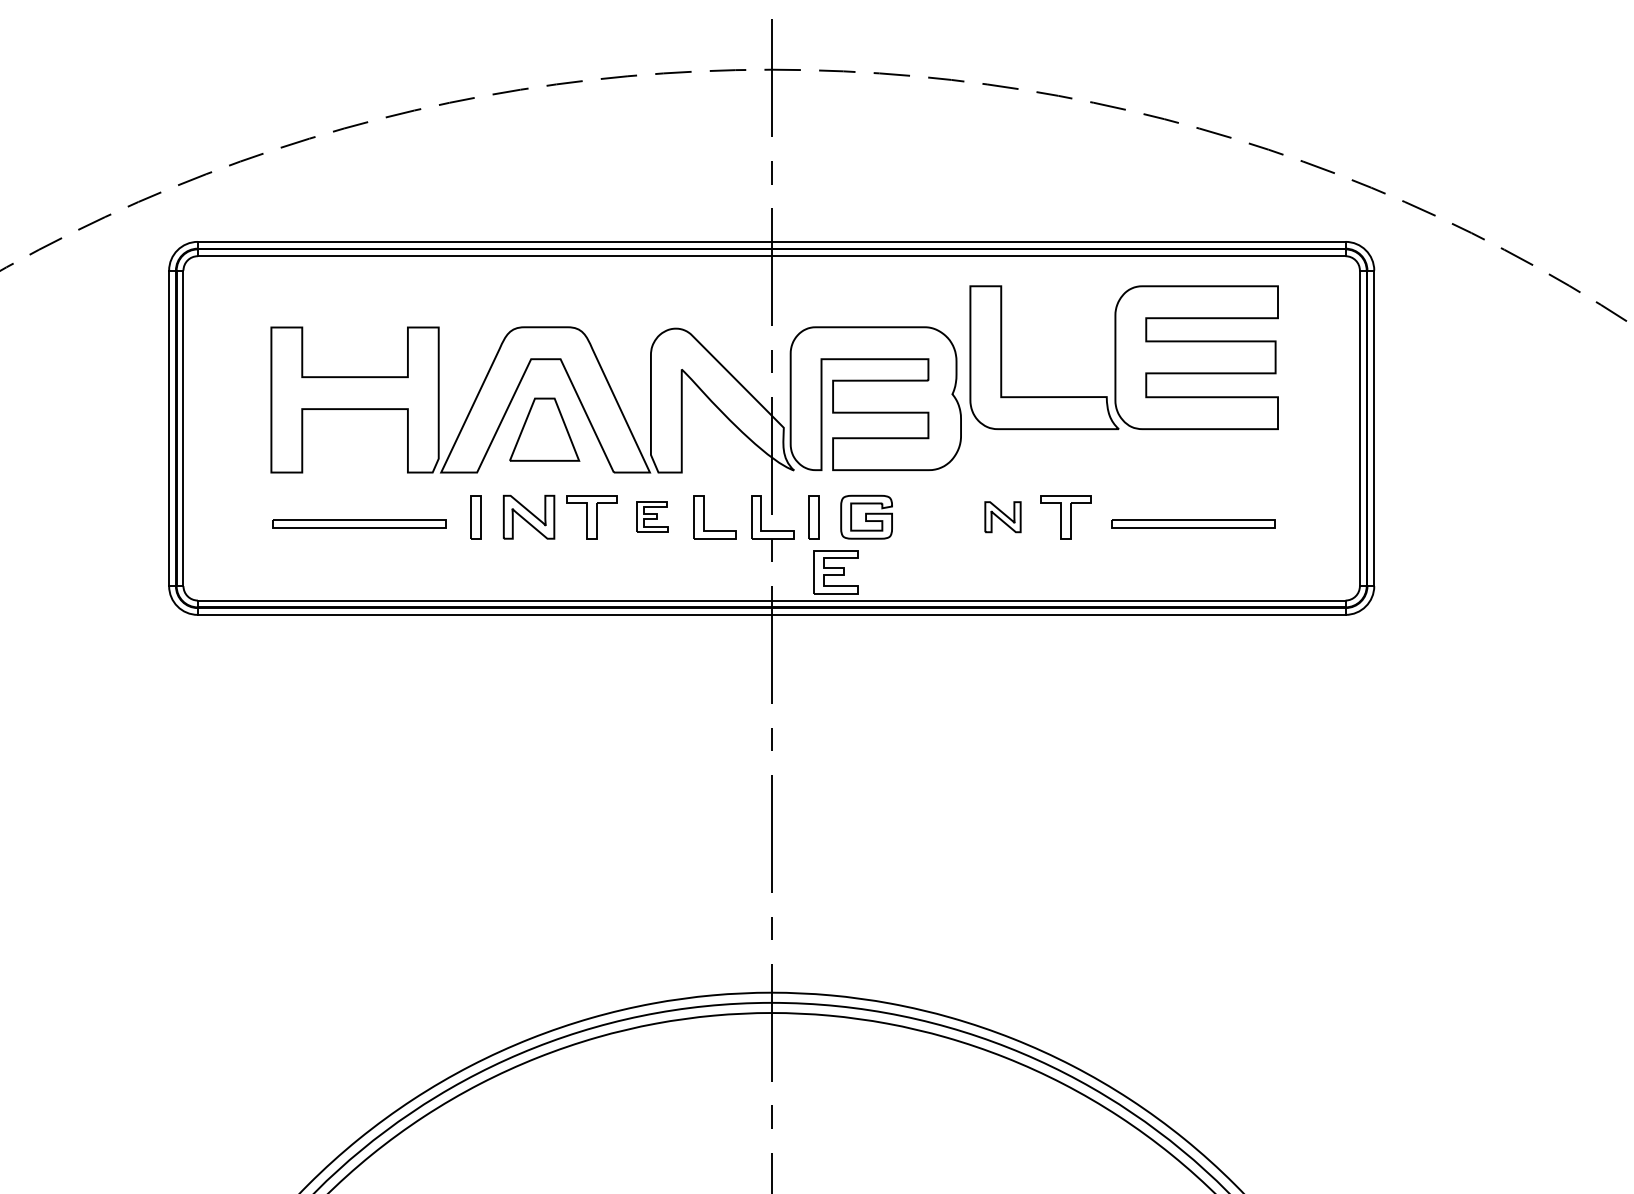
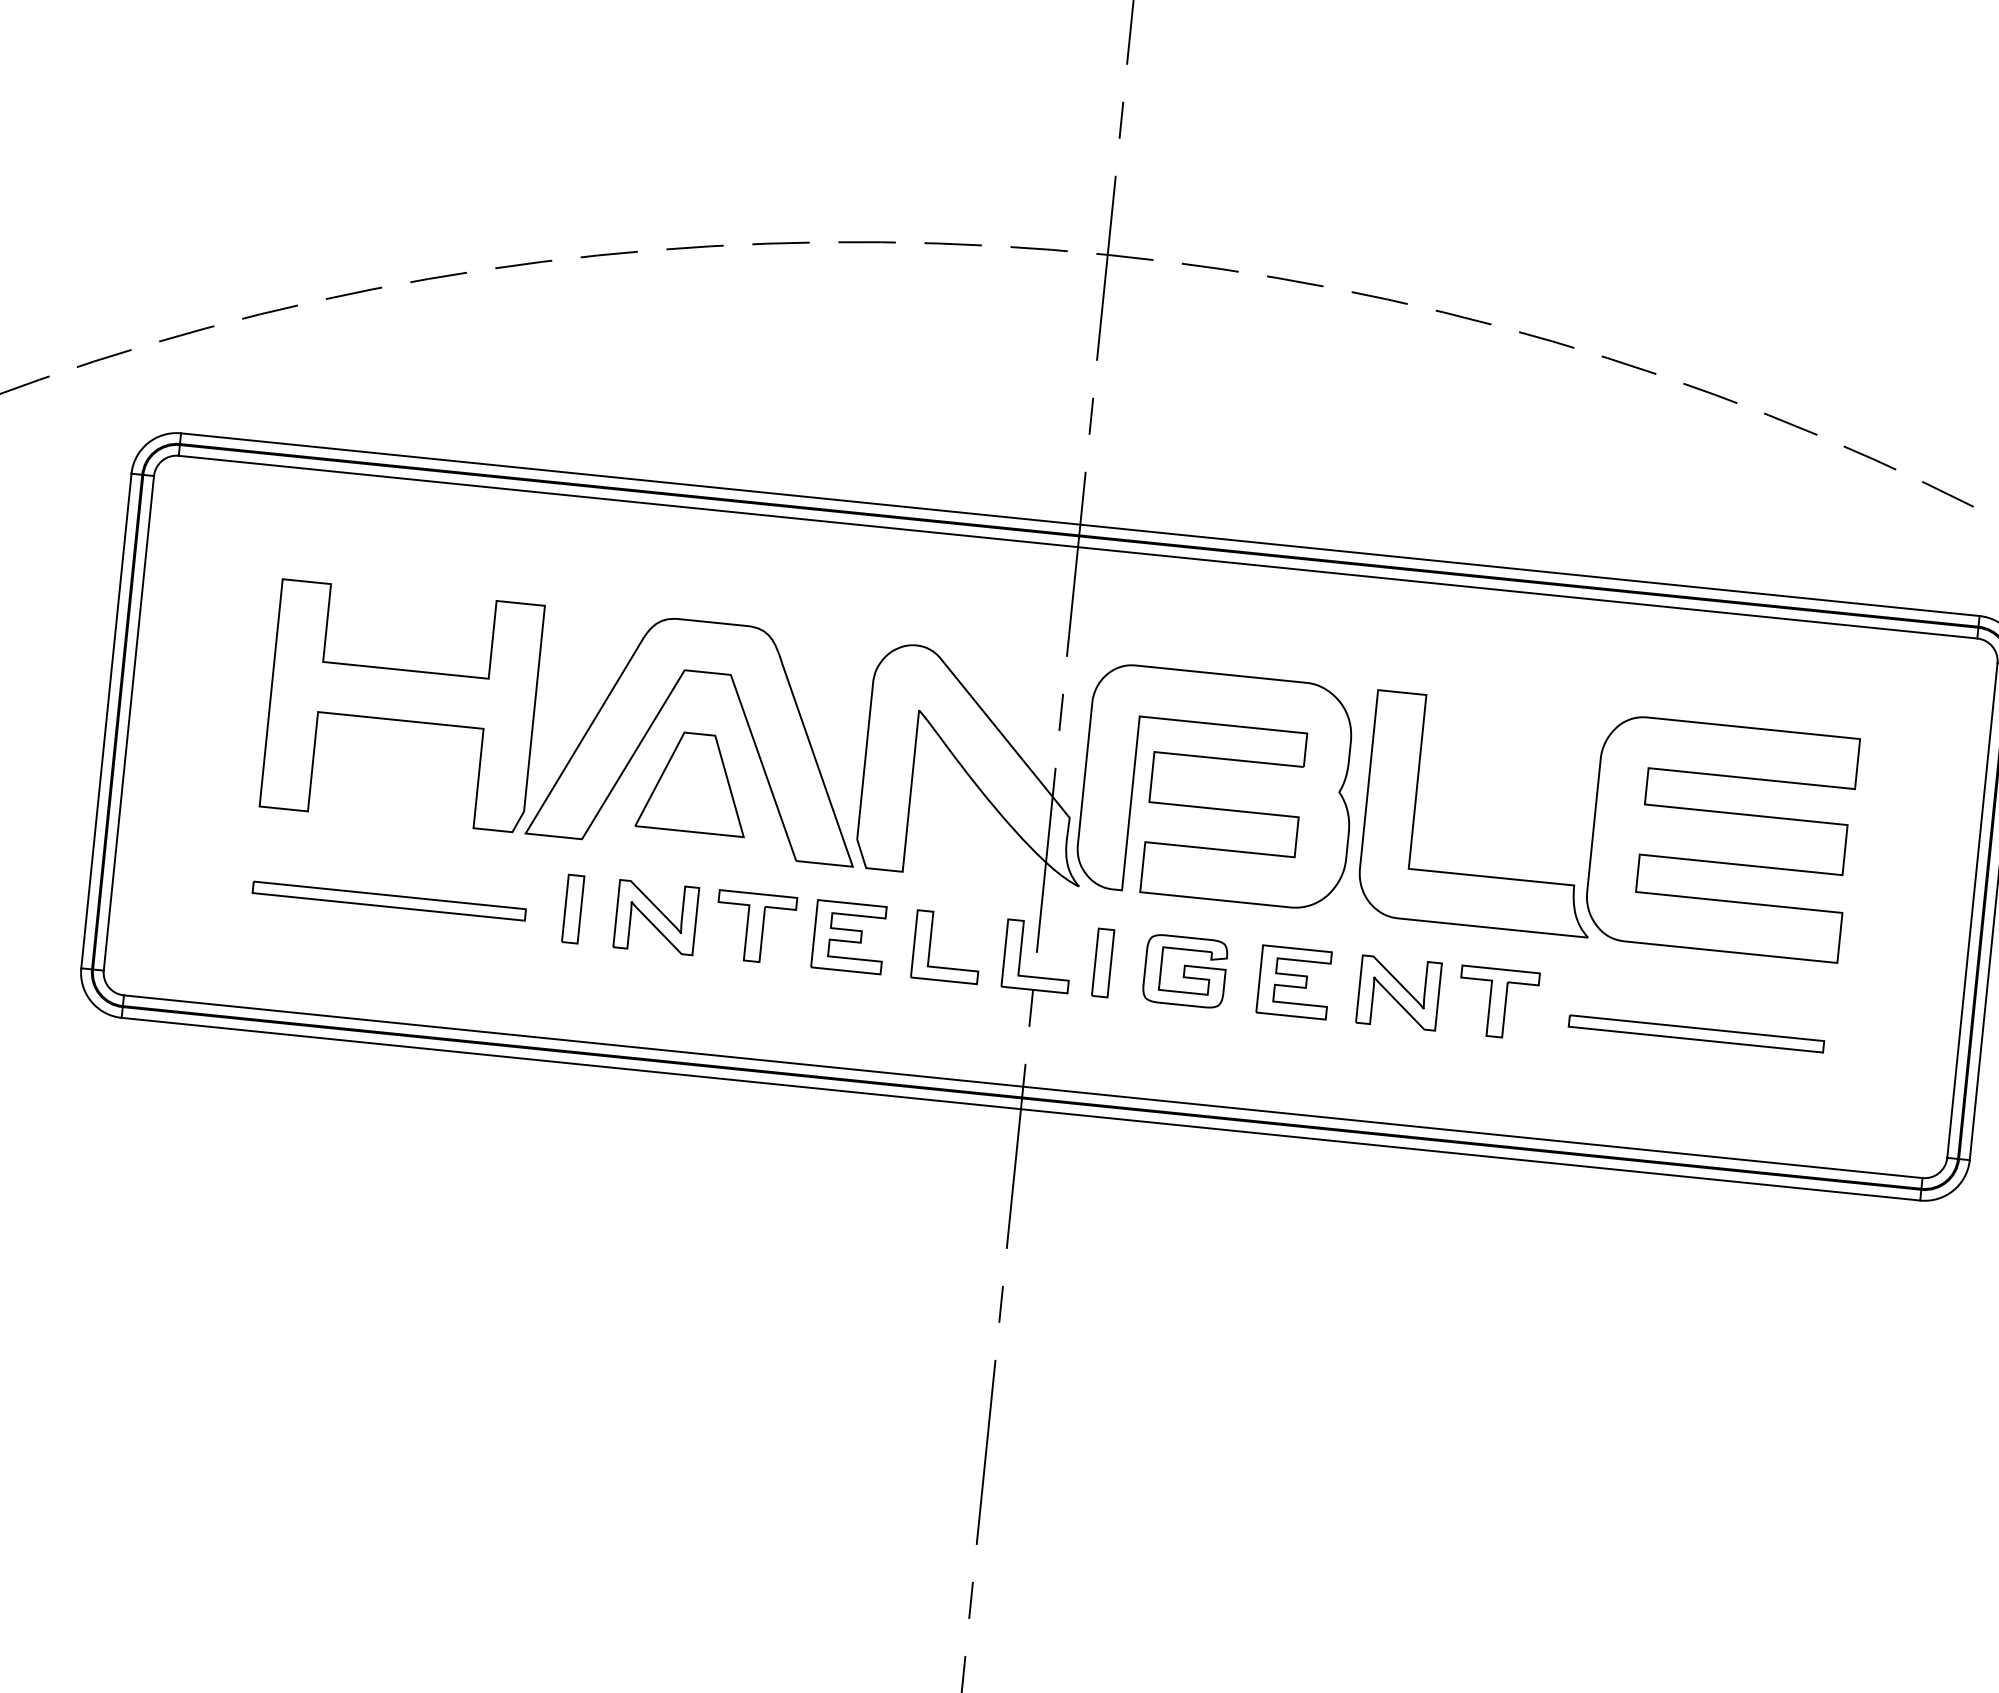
part: (1123, 357) -> (1606, 826), moved
part: (1002, 516) -> (1398, 991), size x1.43
part: (651, 517) -> (848, 937), size x1.43
part: (835, 572) -> (1293, 982), moved

